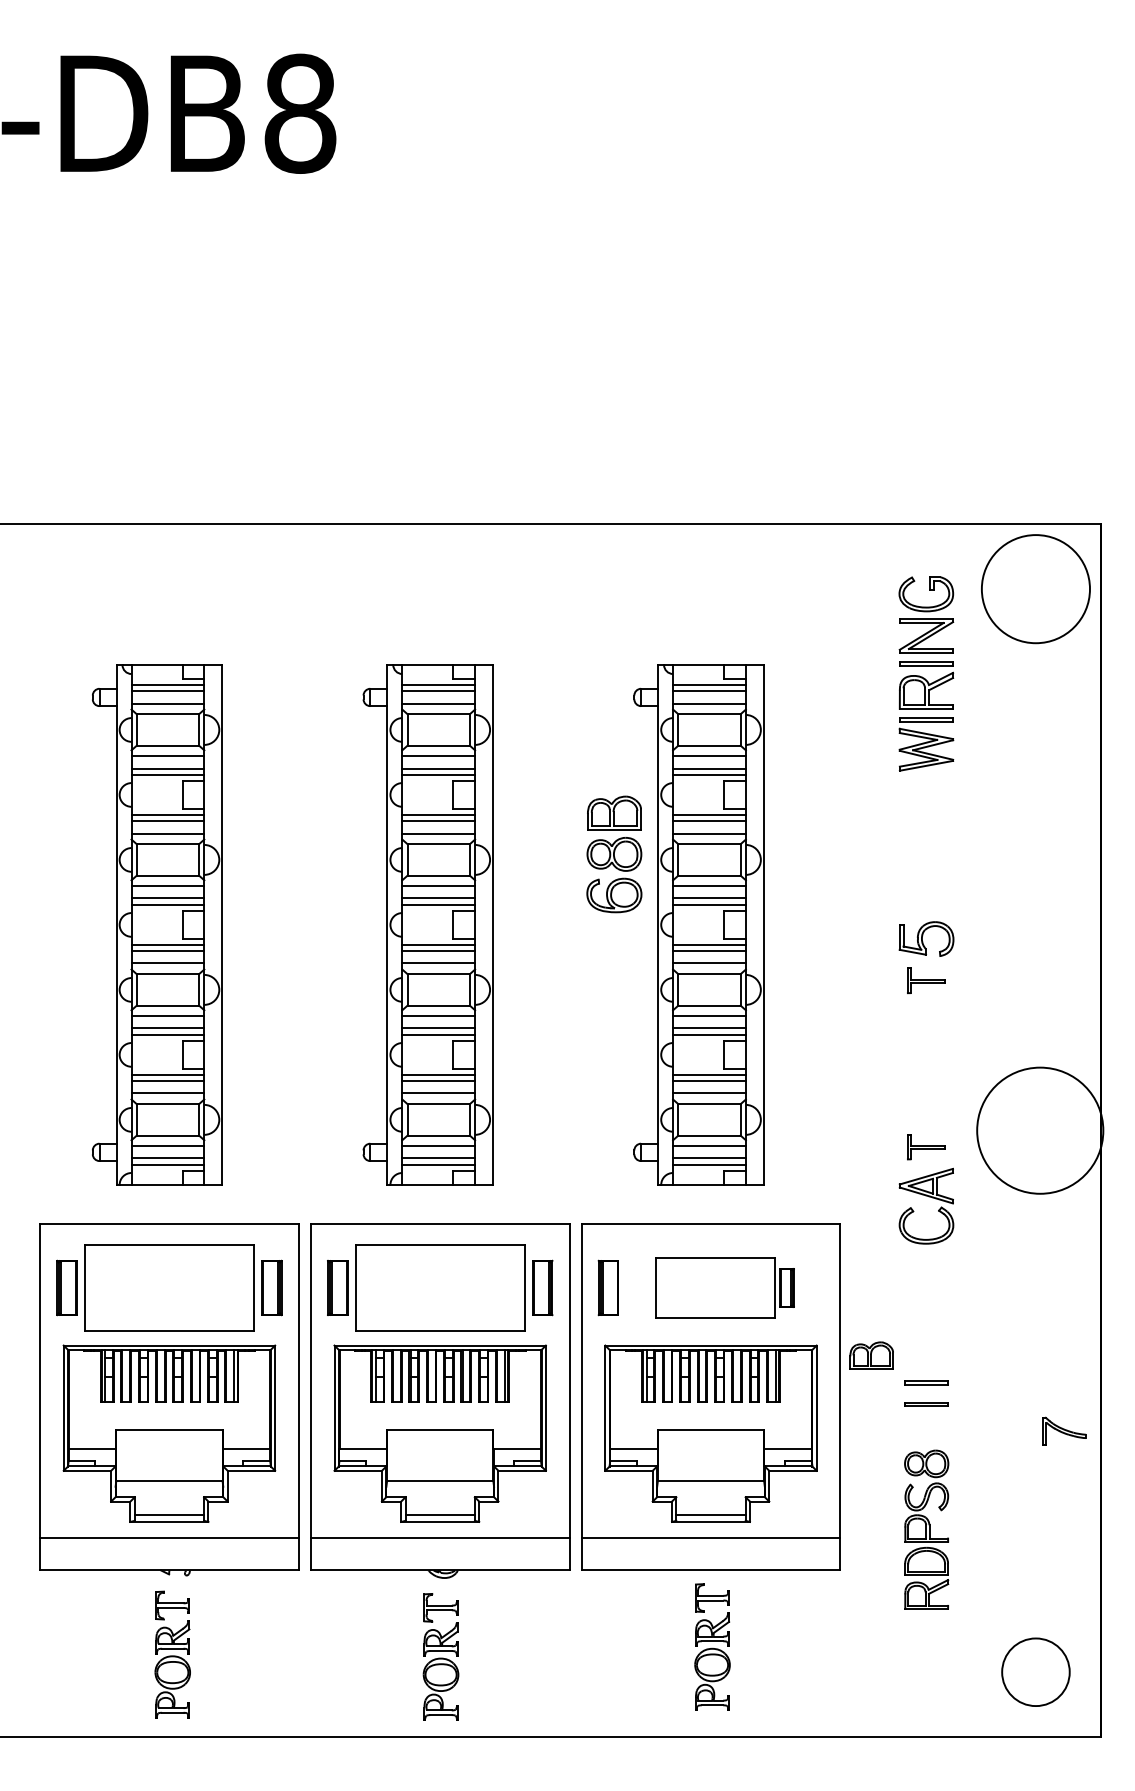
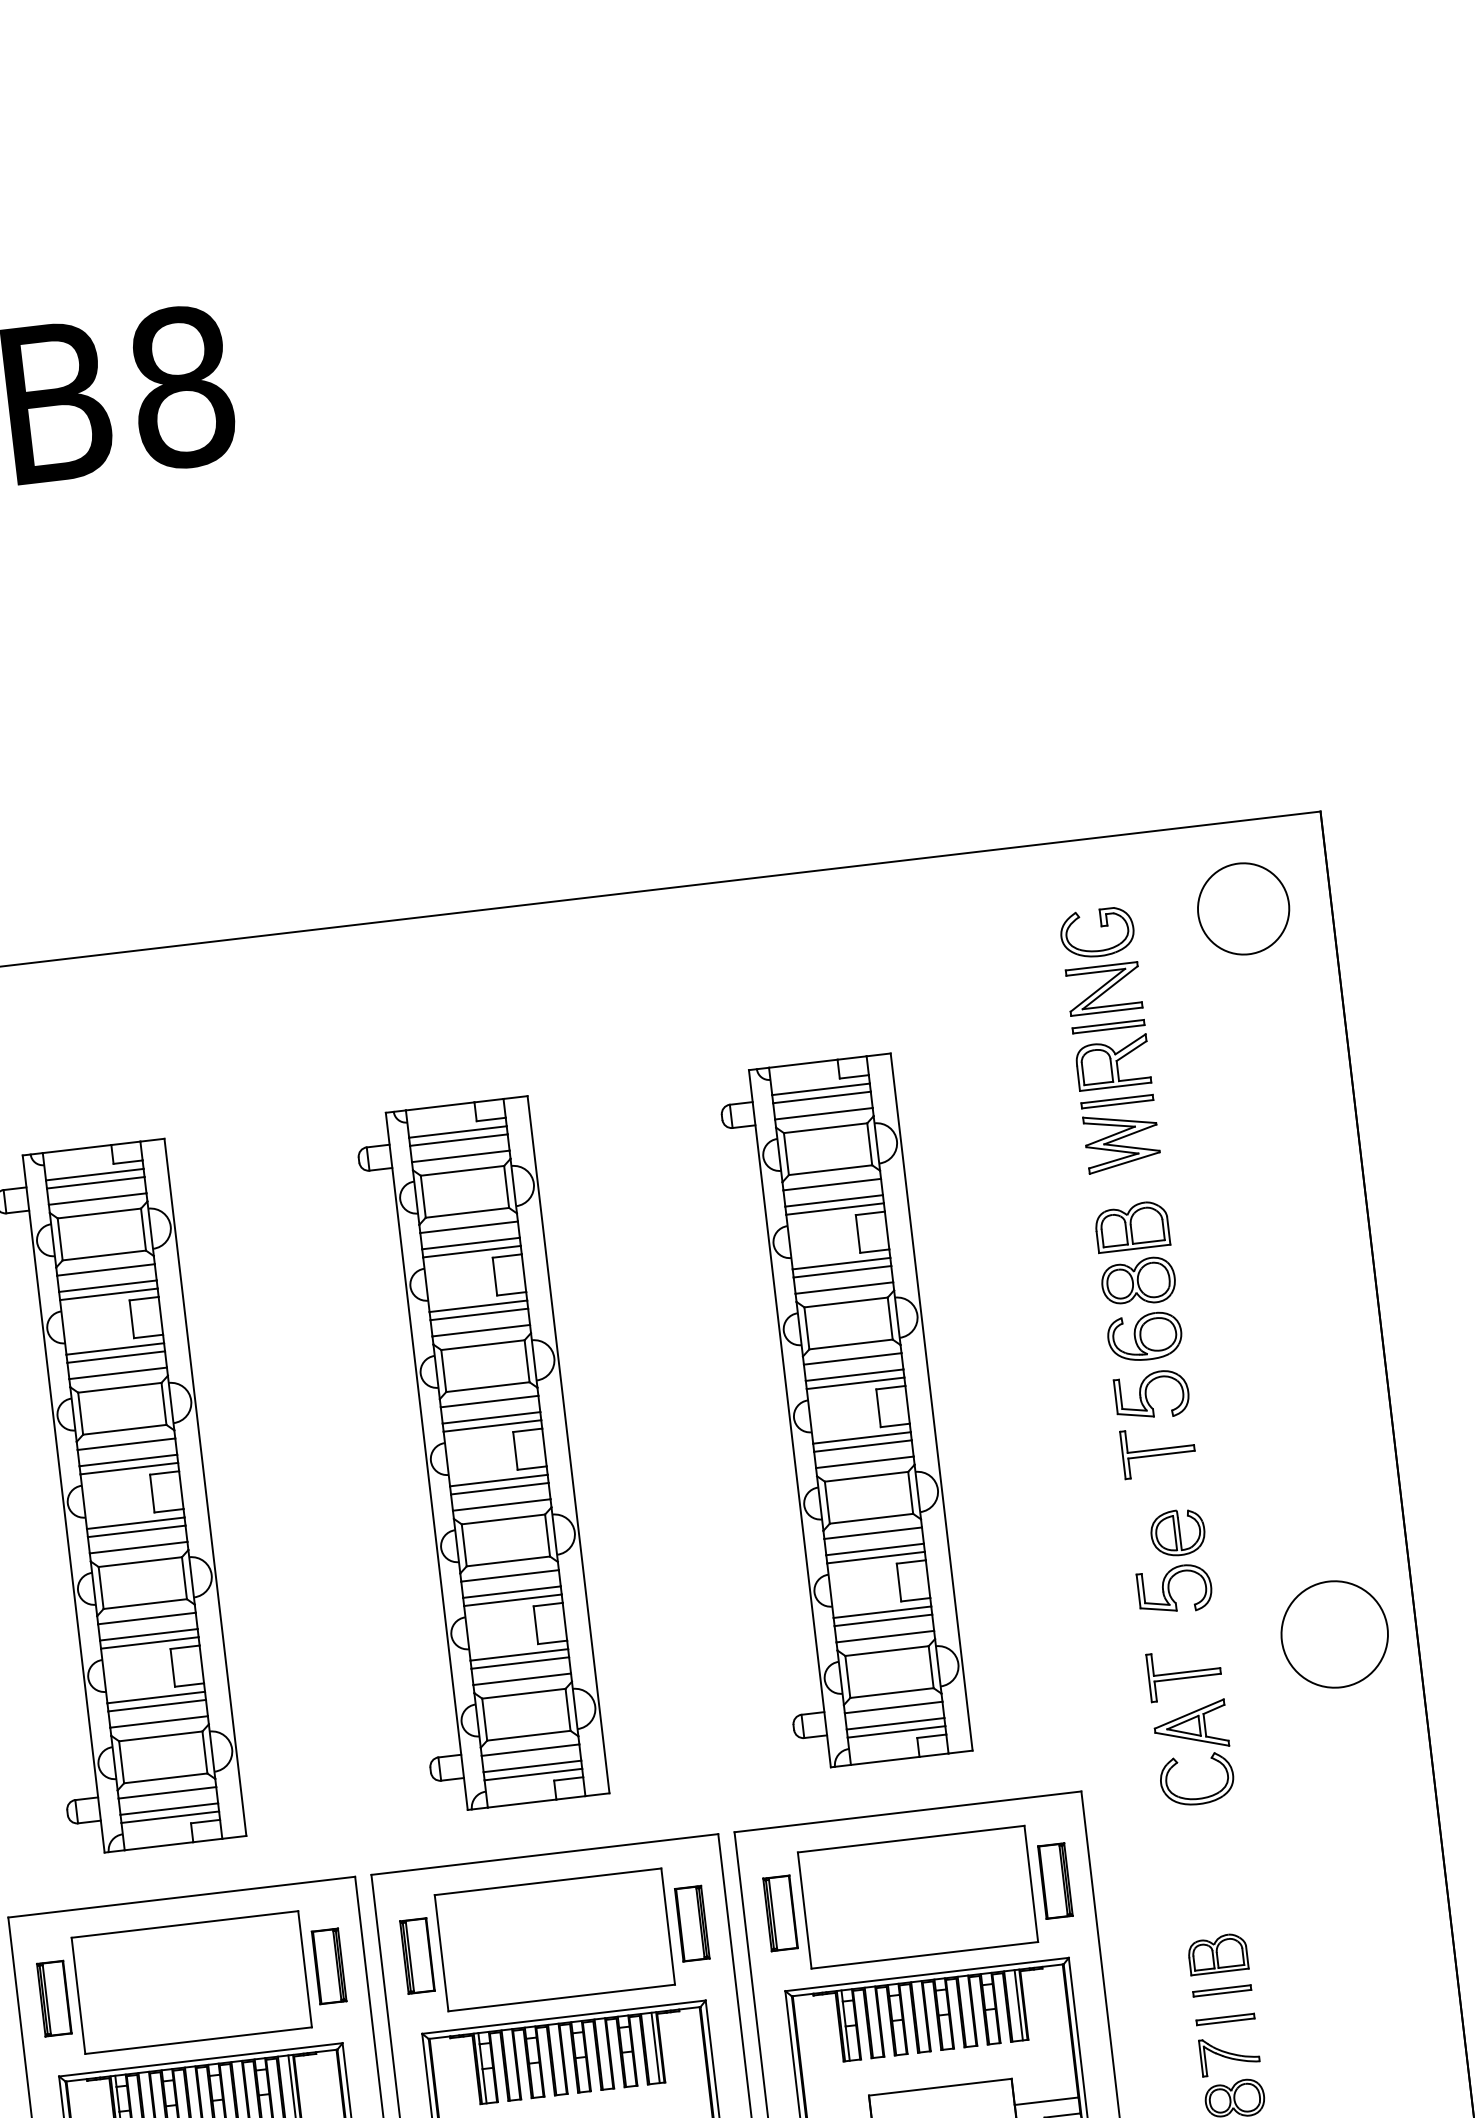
circle: (1035, 588) -> (1242, 908), size x0.62
part: (614, 854) -> (1138, 1282), moved
part: (926, 980) -> (1158, 1450), size x1.43
part: (926, 1063) -> (1171, 1562), added
circle: (1039, 1130) -> (1333, 1634), size x0.62
part: (926, 1146) -> (1184, 1673), size x1.43
part: (725, 1287) -> (937, 1894), size x1.43
part: (871, 1355) -> (1217, 1953), moved
part: (1064, 1430) -> (1229, 2054), moved

